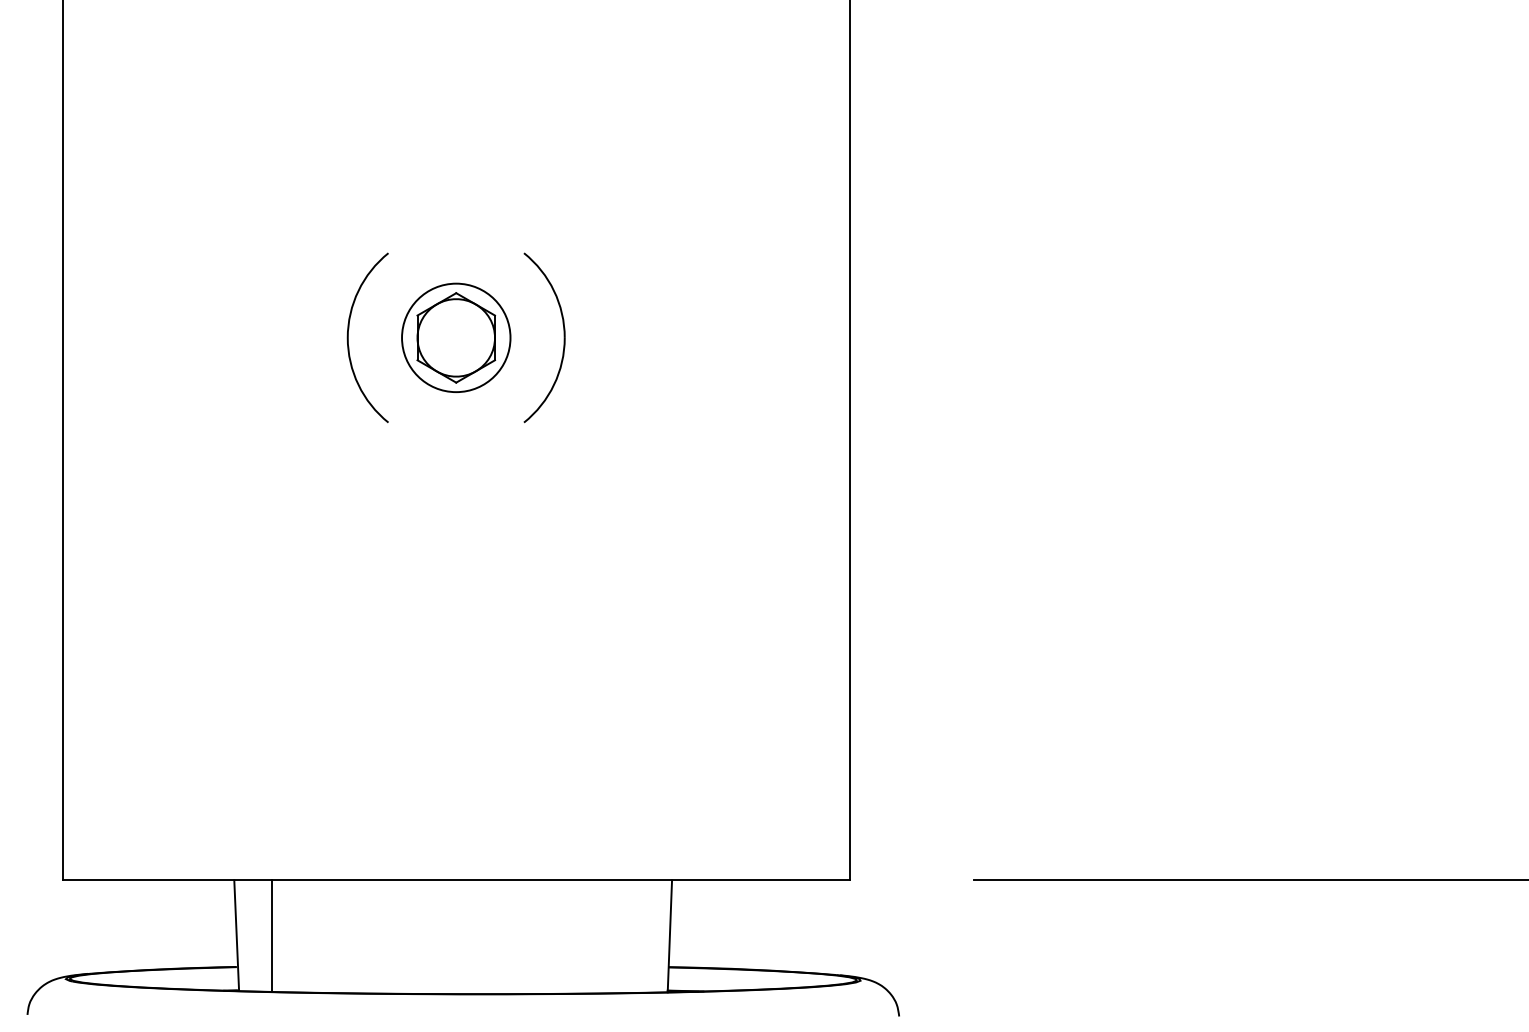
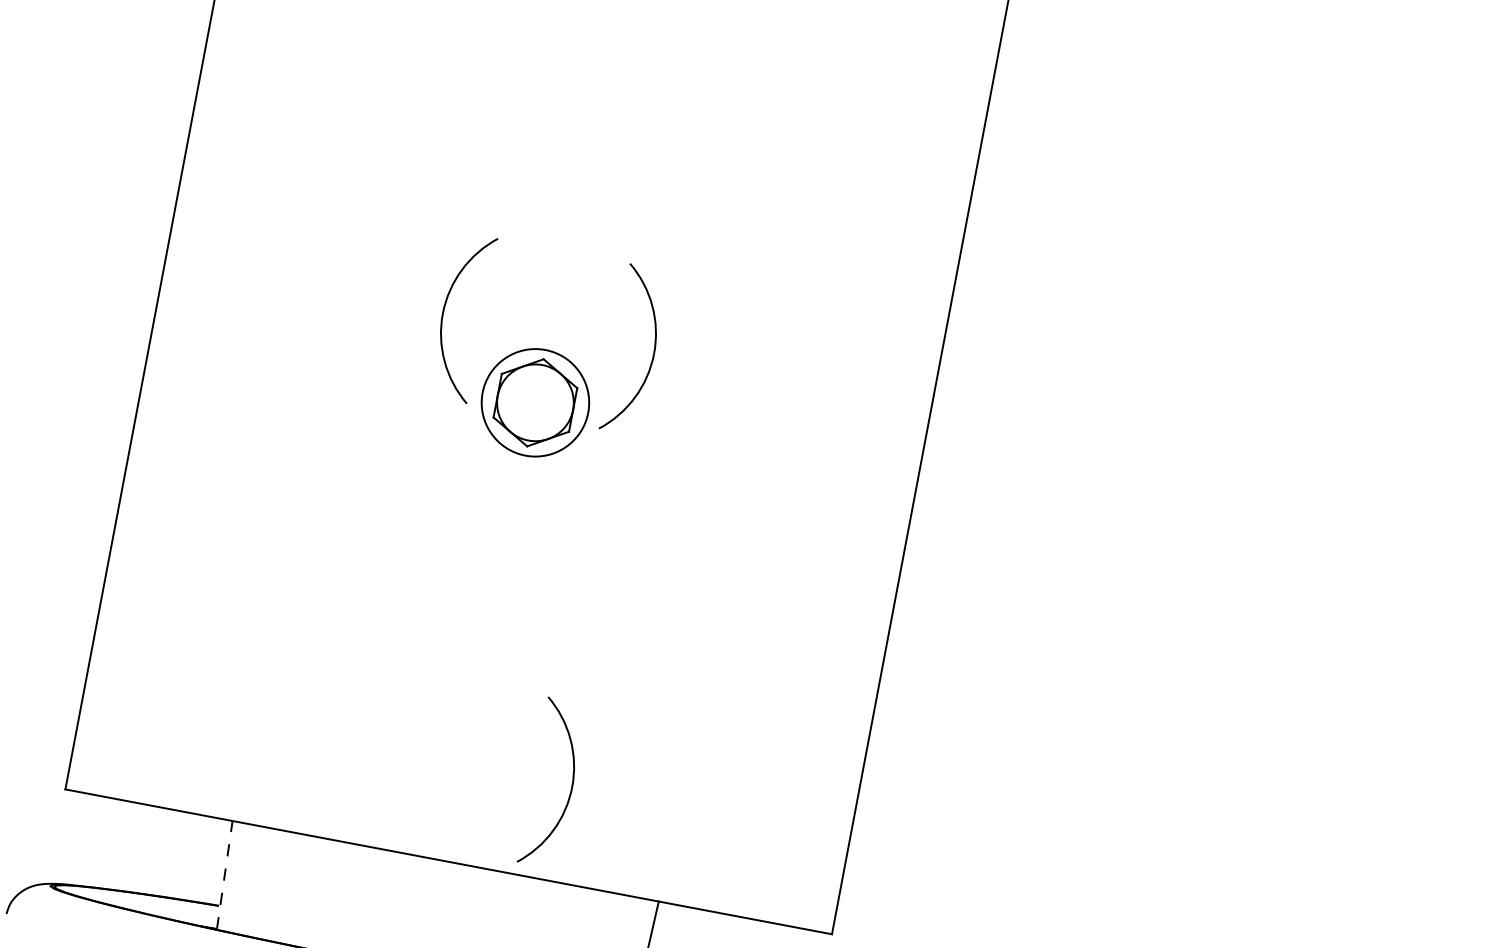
part: (456, 337) -> (535, 402), moved
part: (563, 782) -> (571, 786), added
line: (236, 935) -> (224, 875), solid -> dashed
line: (271, 935) -> (258, 881), removed

